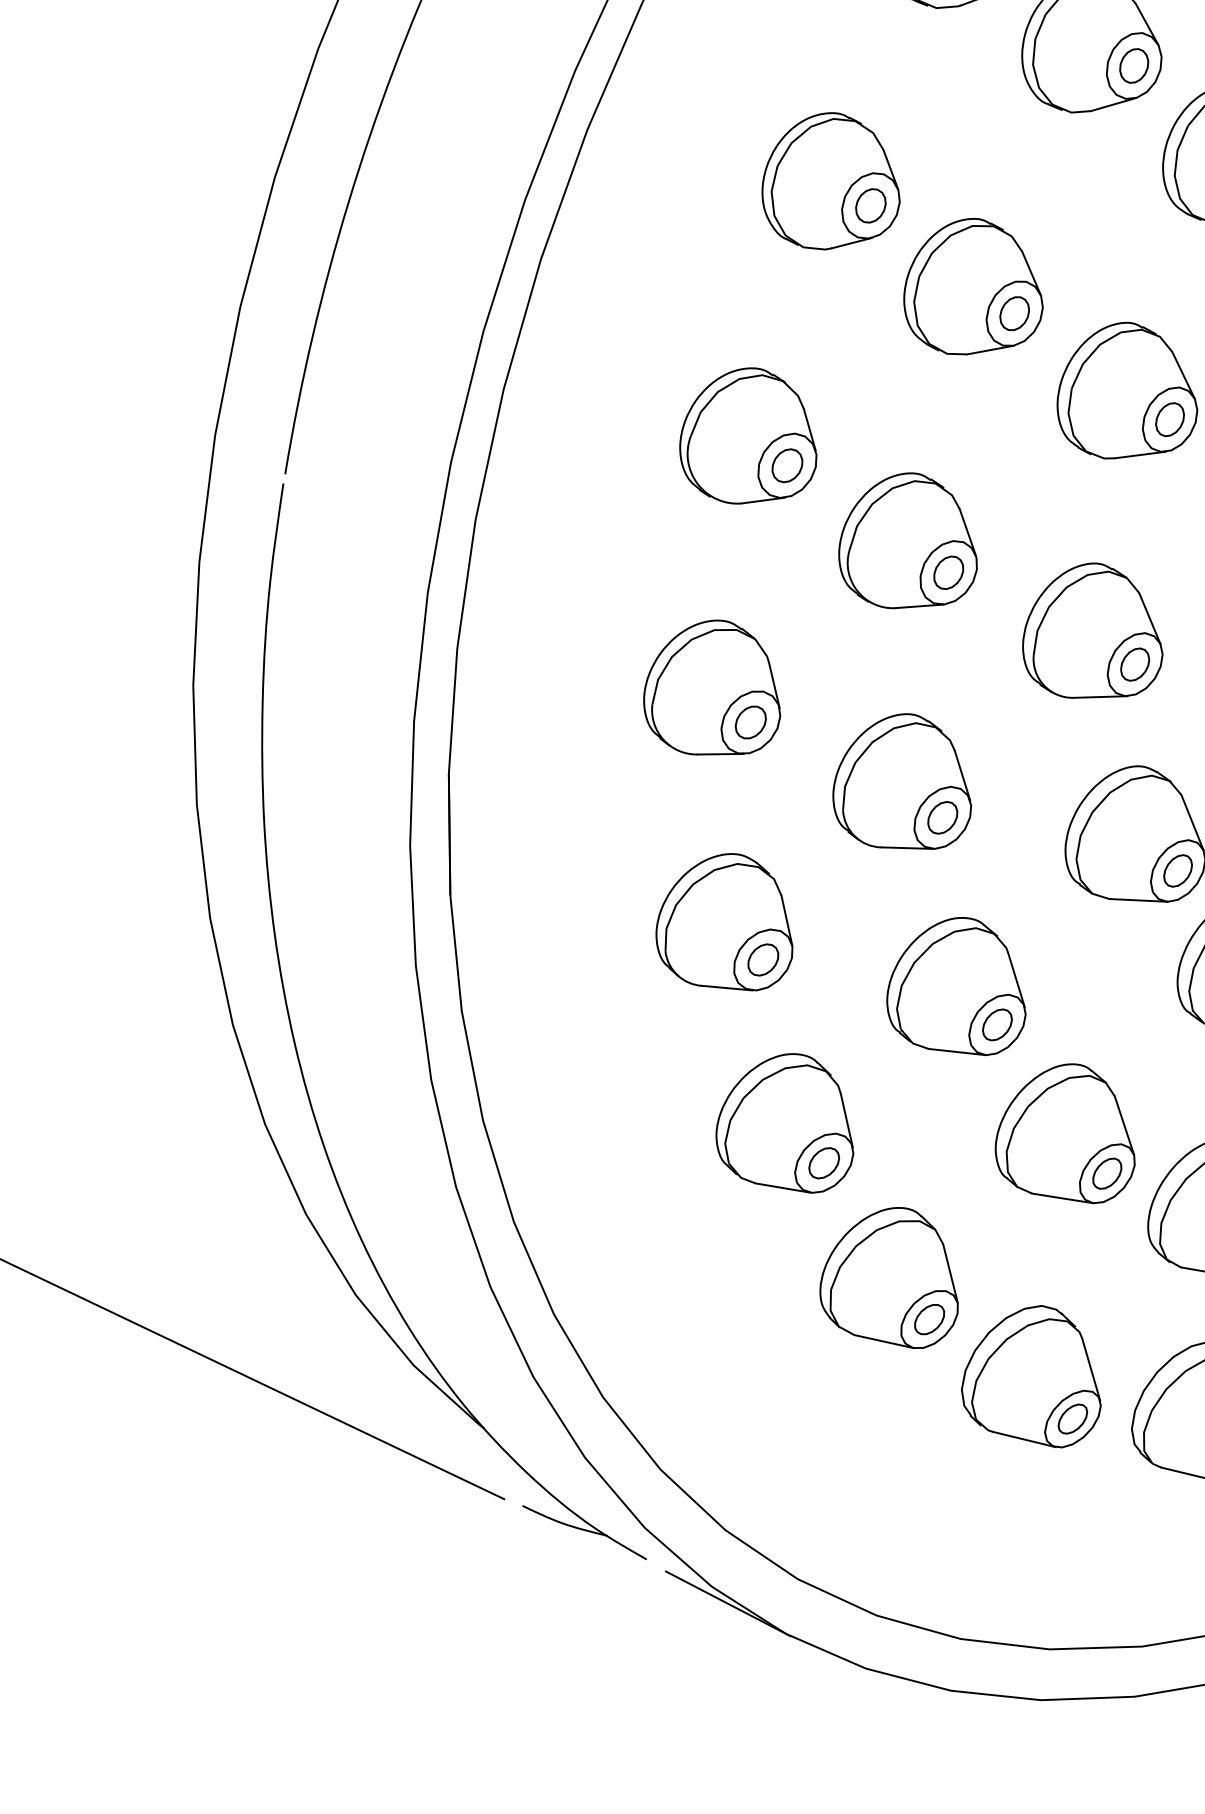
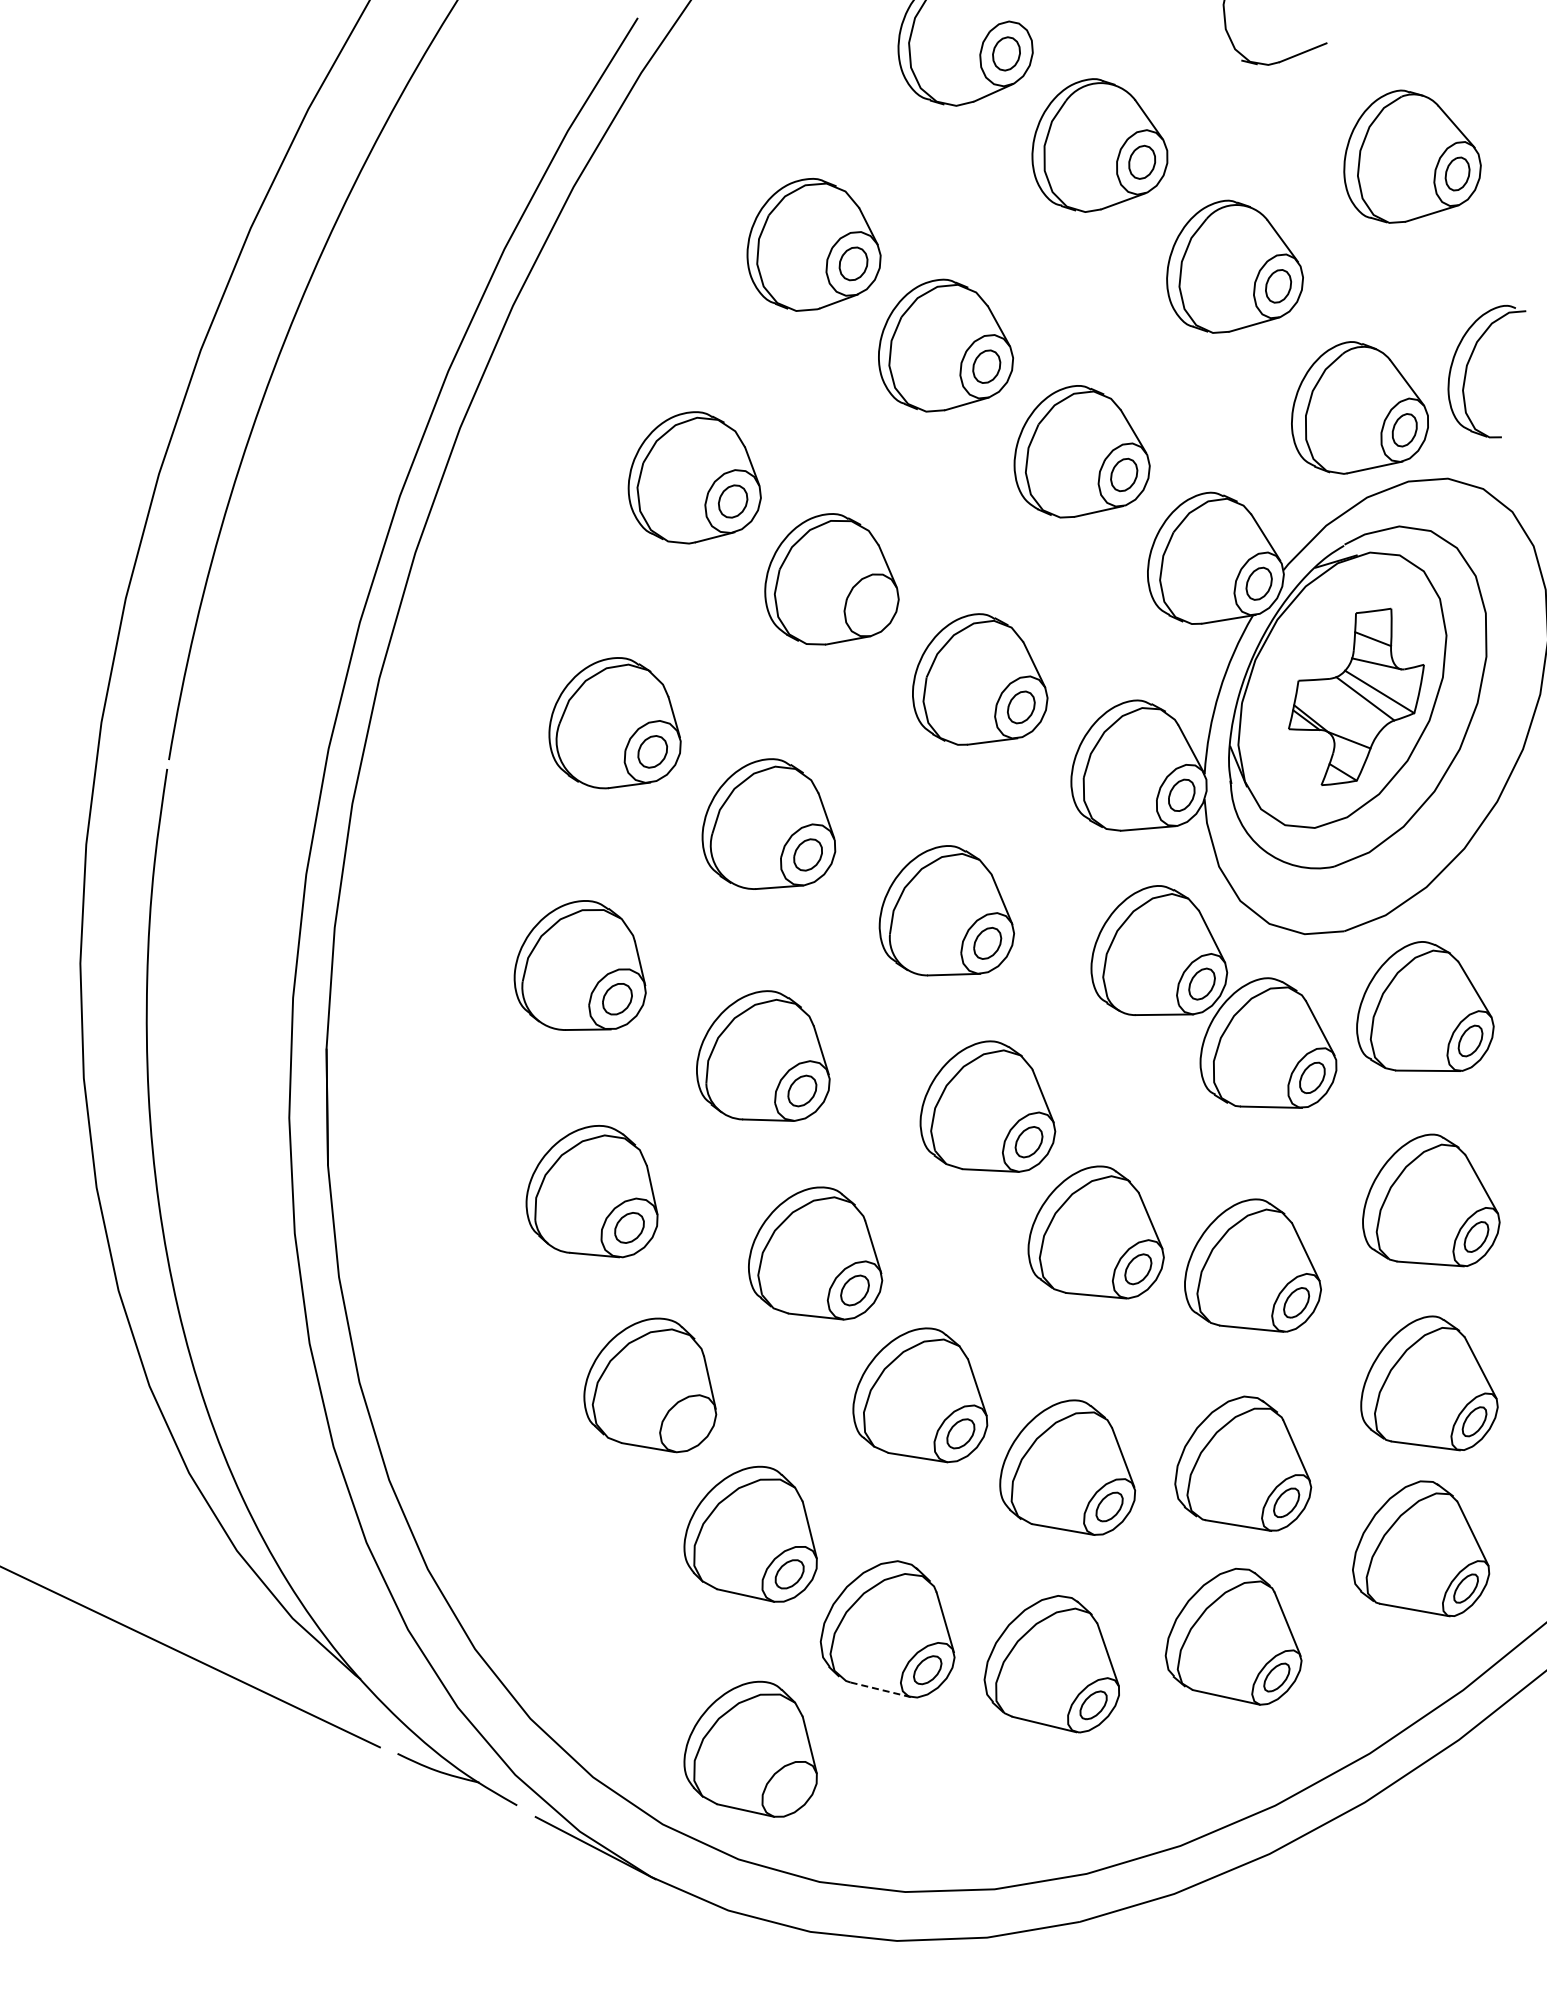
part: (1014, 313) -> (871, 605), removed
part: (823, 1162) -> (687, 1423), removed
line: (1024, 1439) -> (881, 1689), solid -> dashed
part: (888, 1500) -> (750, 1748), added

